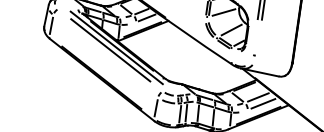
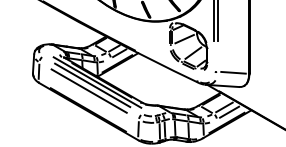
line: (105, 55) -> (88, 90), added
line: (274, 58) -> (233, 72), added

